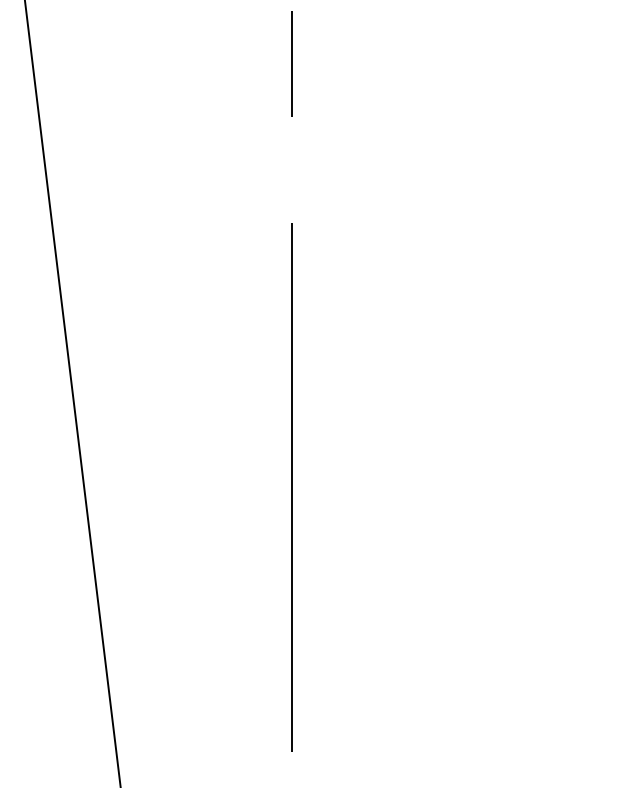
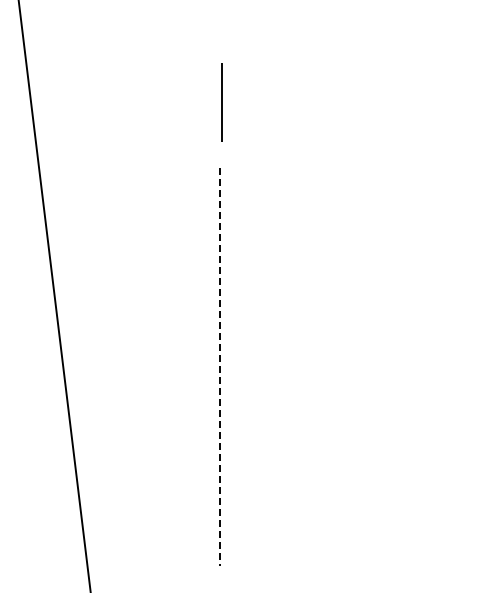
line: (291, 64) -> (221, 102), moved
line: (291, 487) -> (219, 366), solid -> dashed

